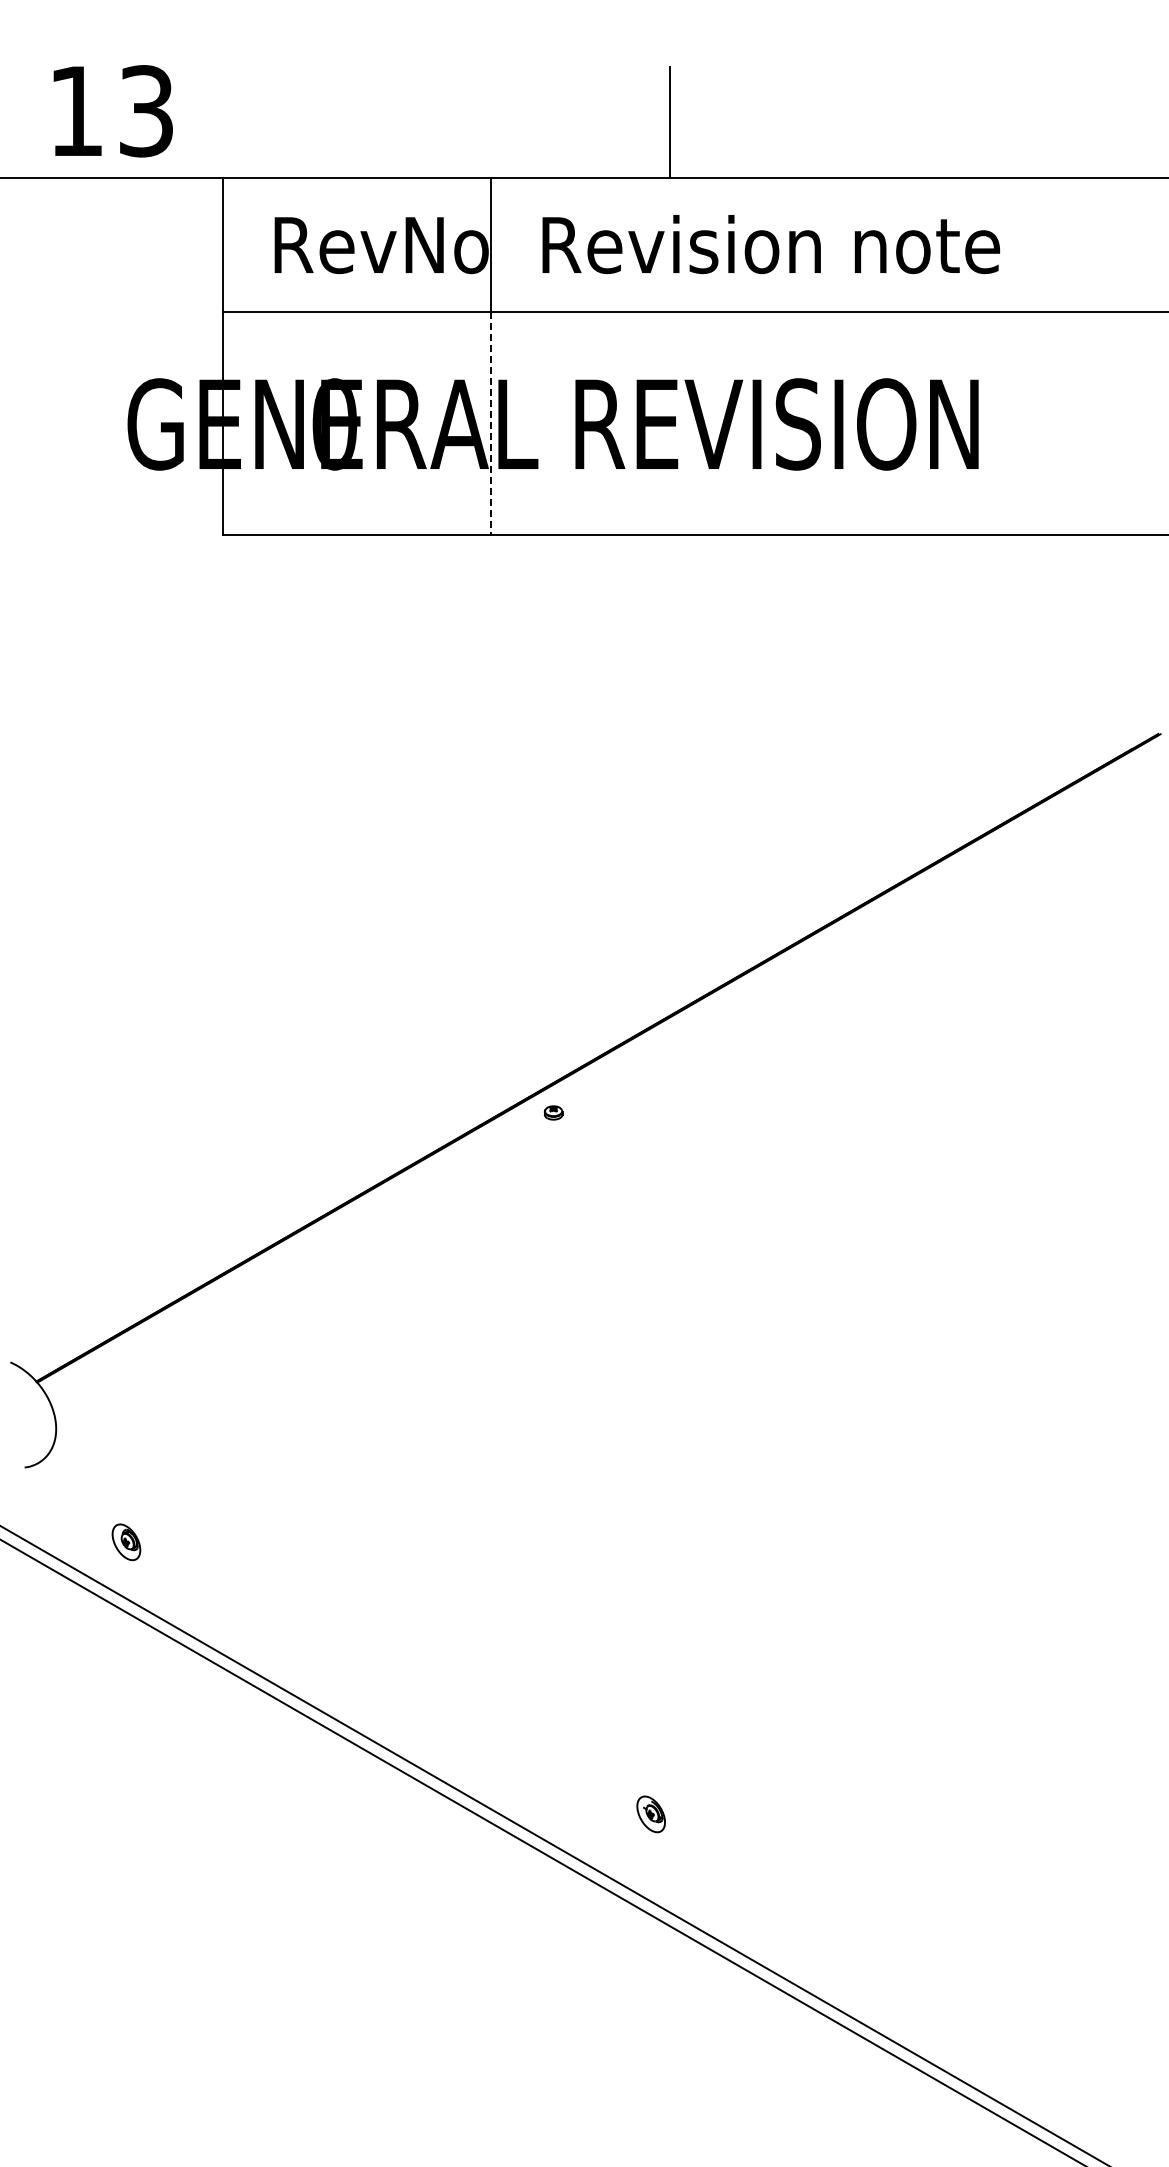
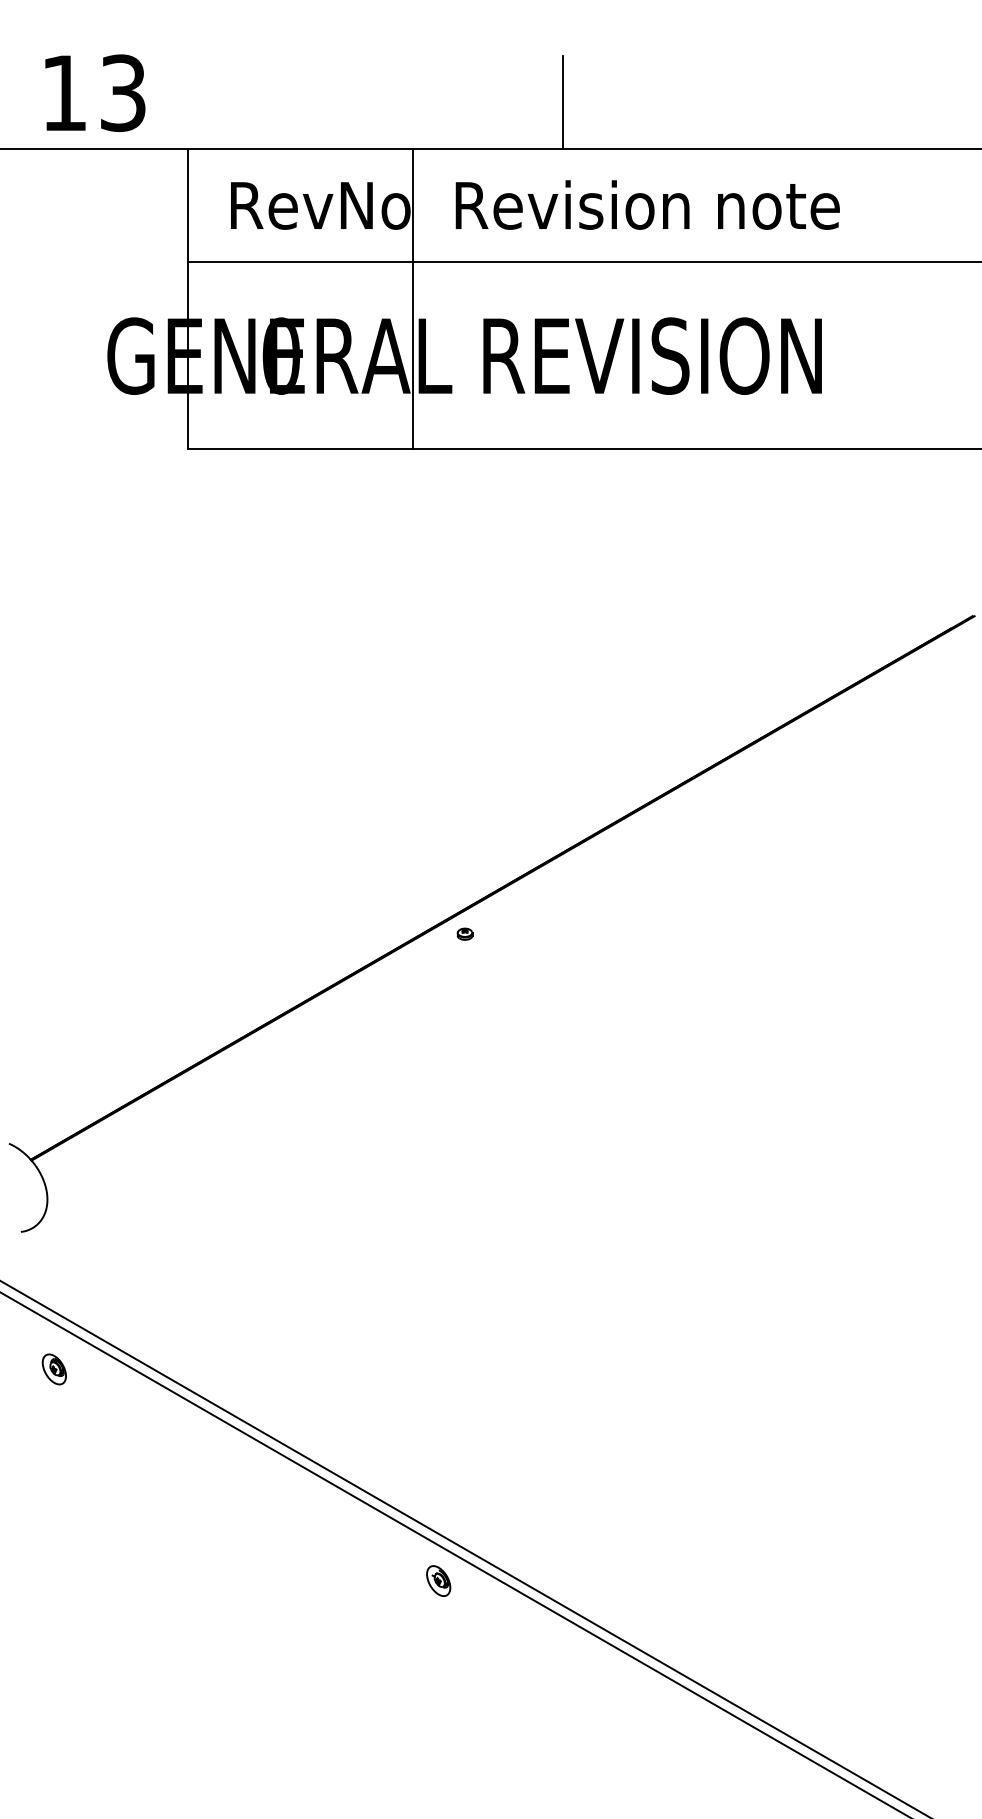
line: (491, 423) -> (412, 355), dashed -> solid
part: (126, 1542) -> (54, 1369), moved
part: (650, 1814) -> (438, 1581), moved

